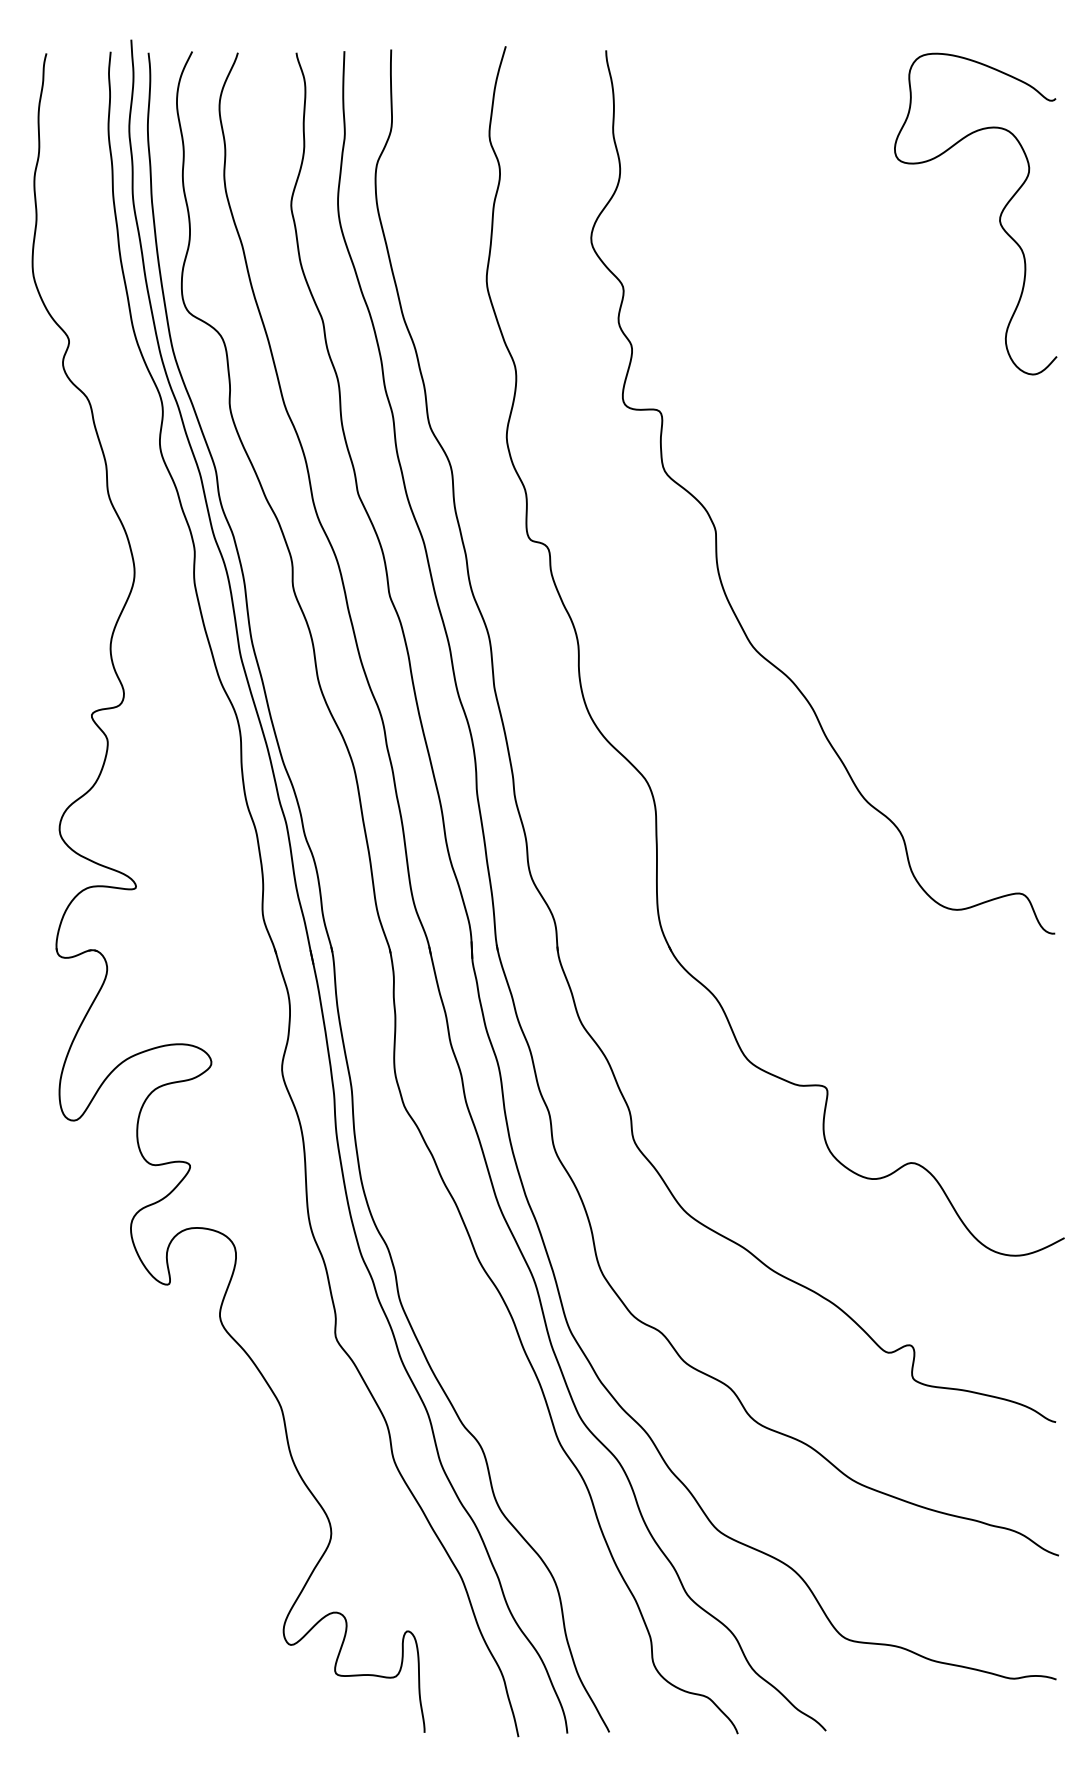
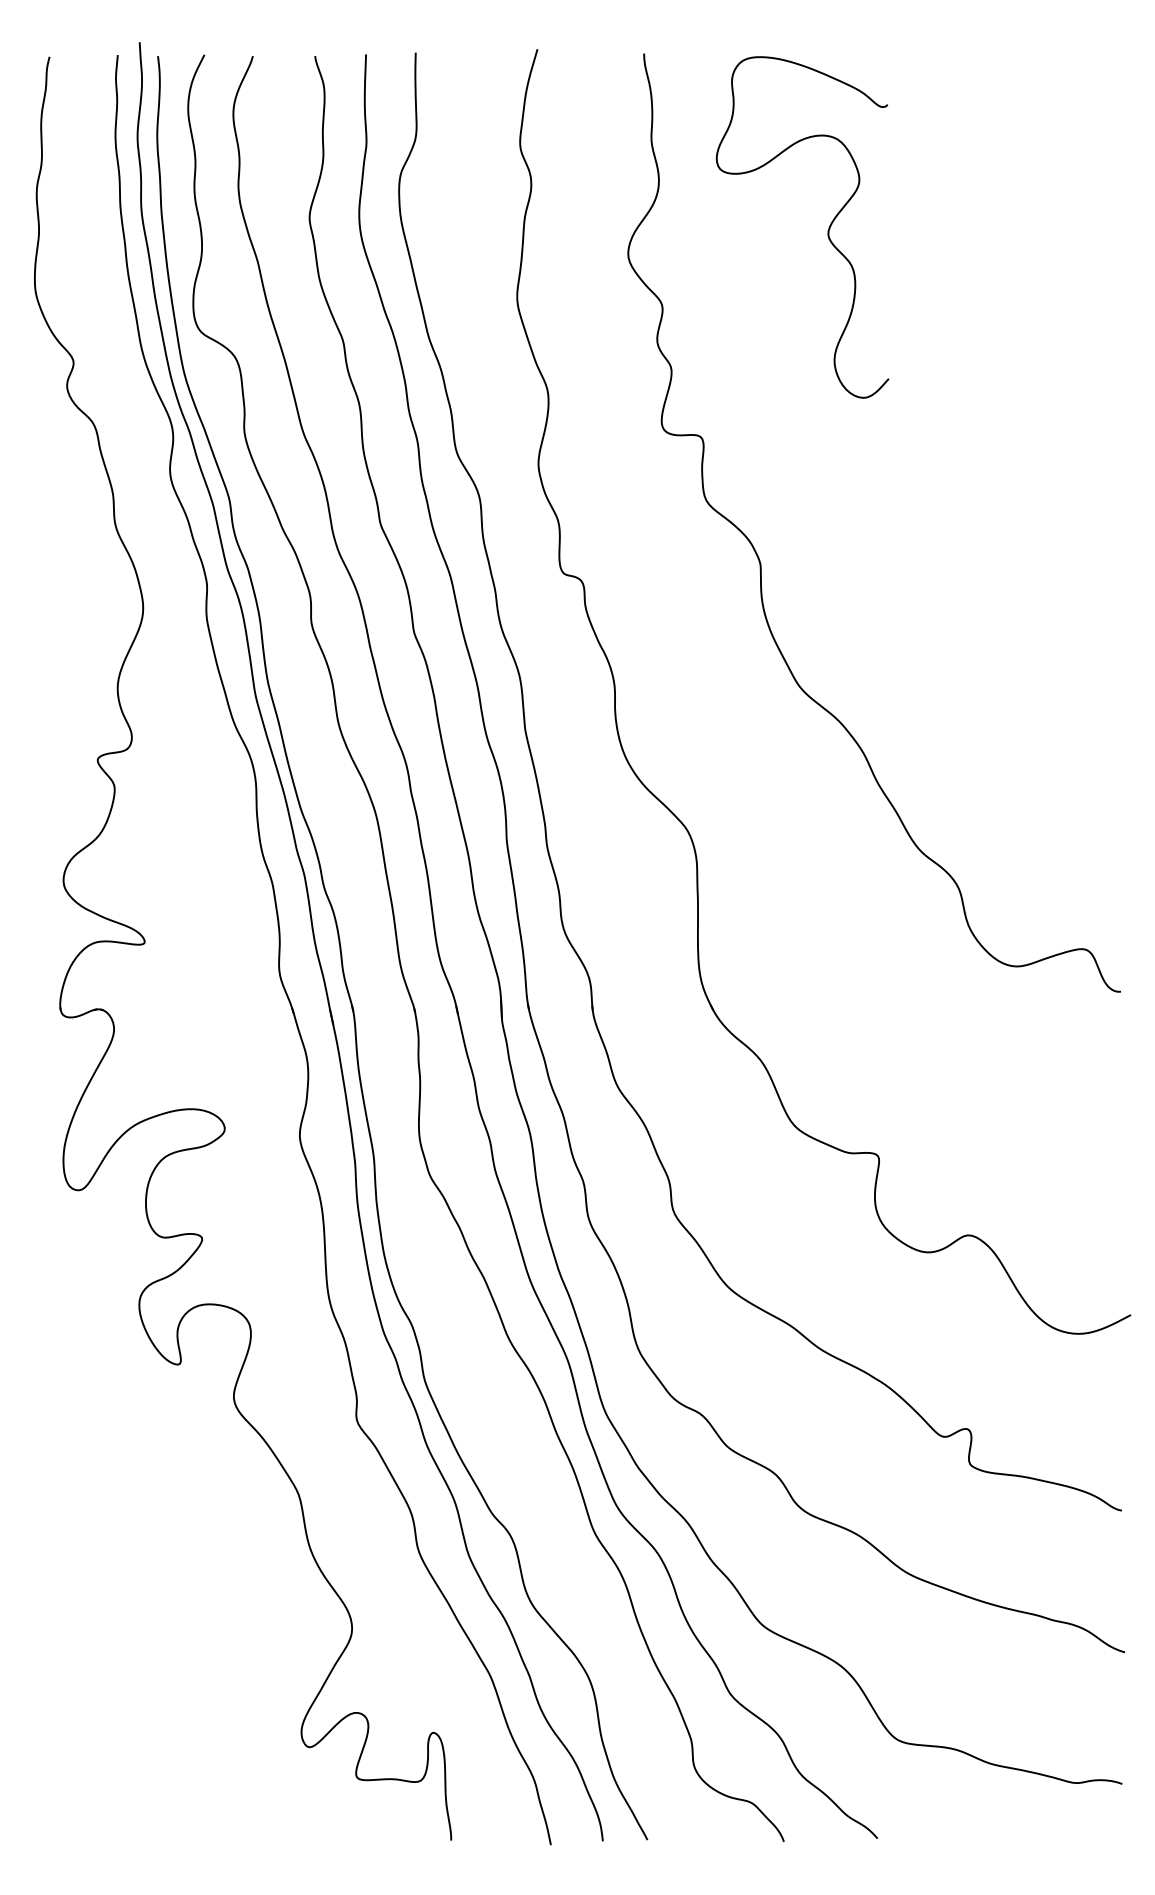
curve: (999, 216) -> (827, 230), moved

